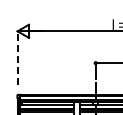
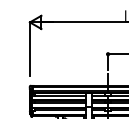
line: (17, 57) -> (29, 48), dashed -> solid

